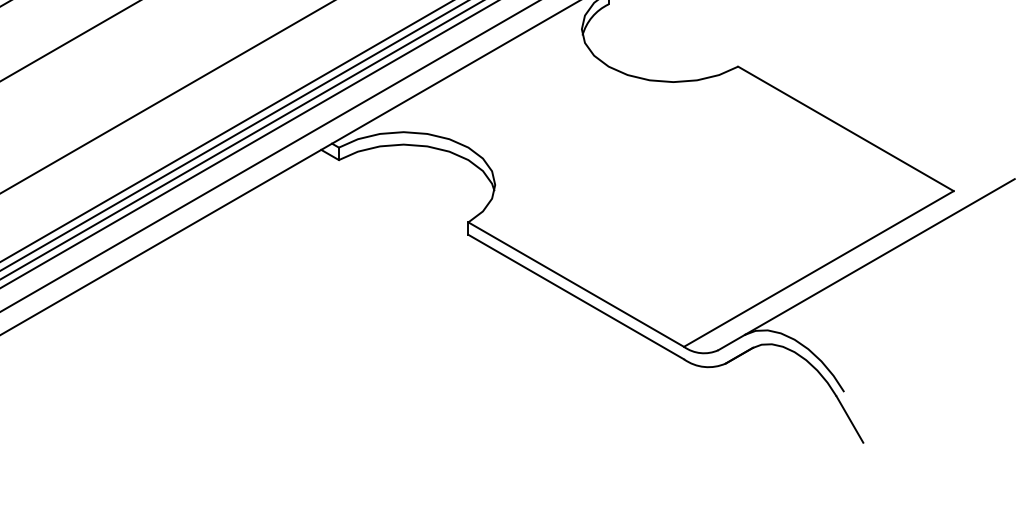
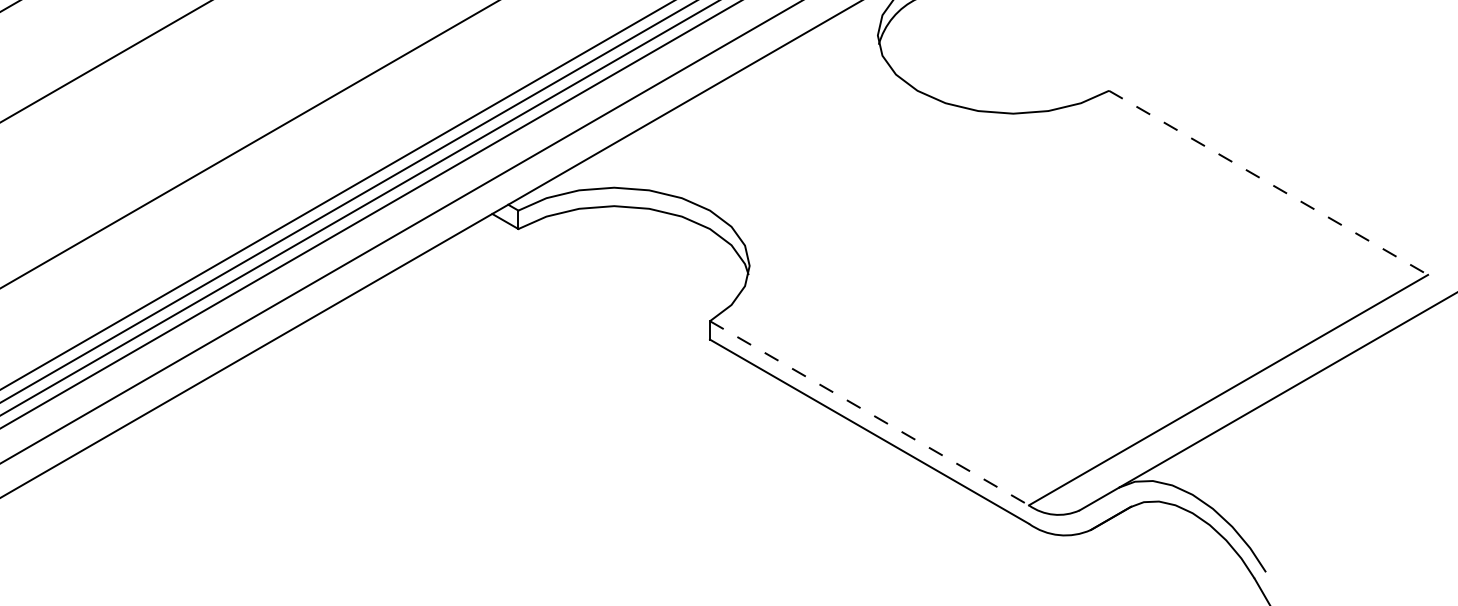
line: (846, 129) -> (1269, 183), solid -> dashed
line: (576, 284) -> (869, 413), solid -> dashed

